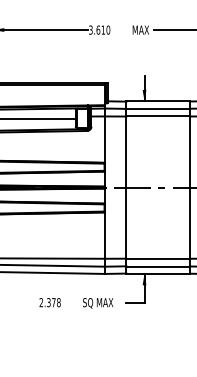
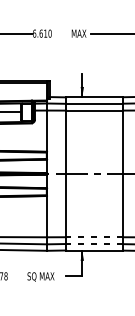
text: (90, 29) -> (34, 33), 3.610 -> 6.610
line: (158, 258) -> (94, 237), solid -> dashed
line: (158, 266) -> (94, 244), solid -> dashed

